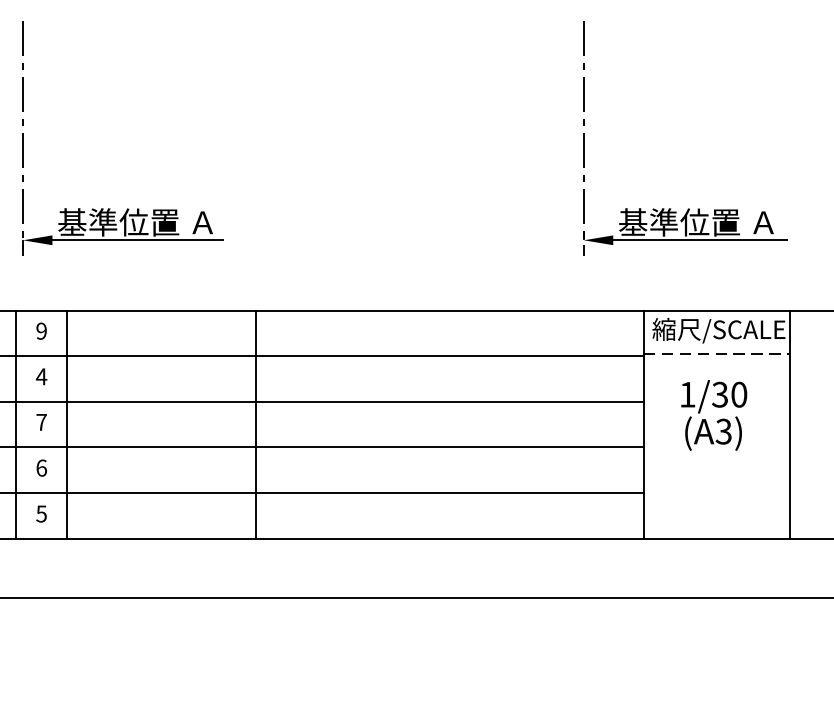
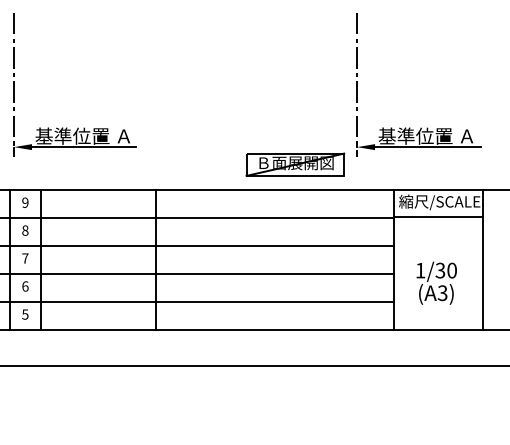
part: (481, 268) -> (294, 164), added
line: (716, 353) -> (438, 216), dashed -> solid
text: (40, 376) -> (24, 230), 4 -> 8
text: (713, 414) -> (436, 282), moved

